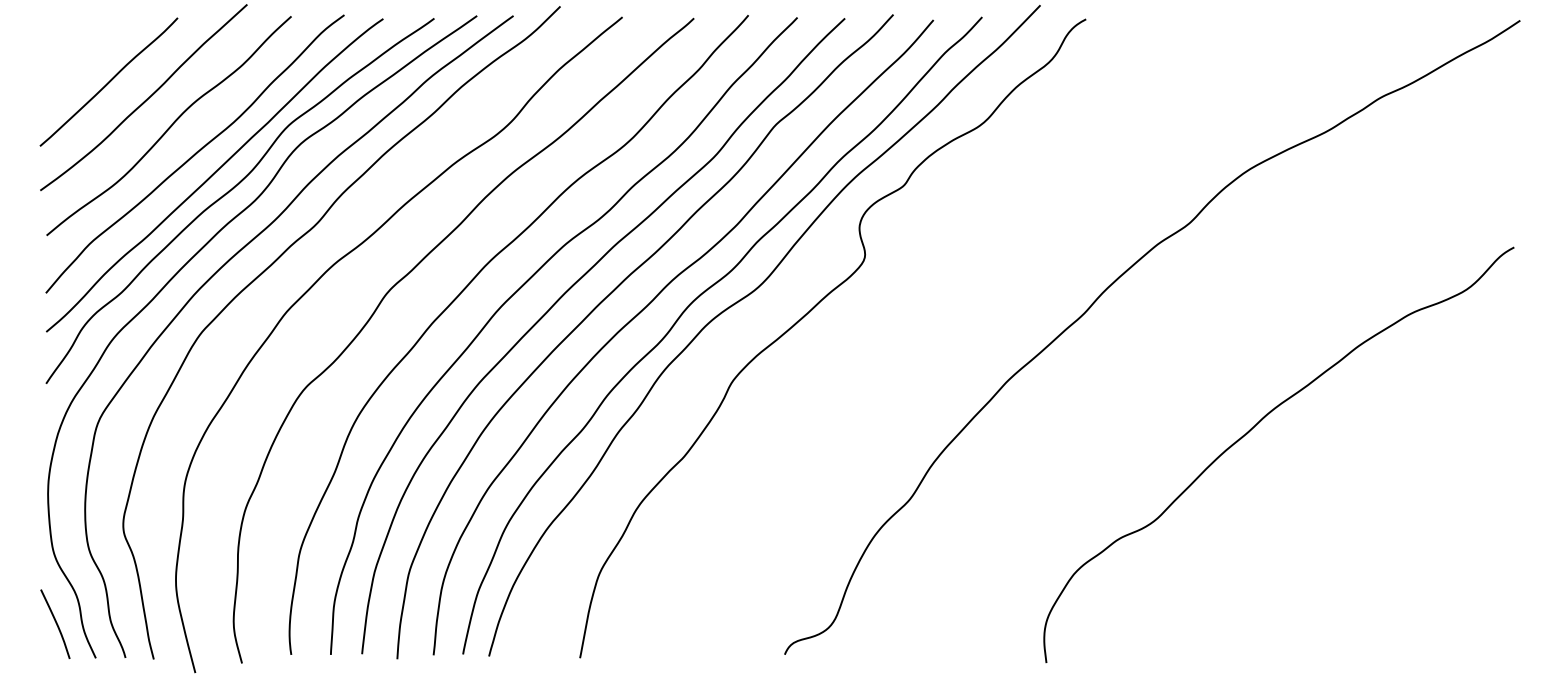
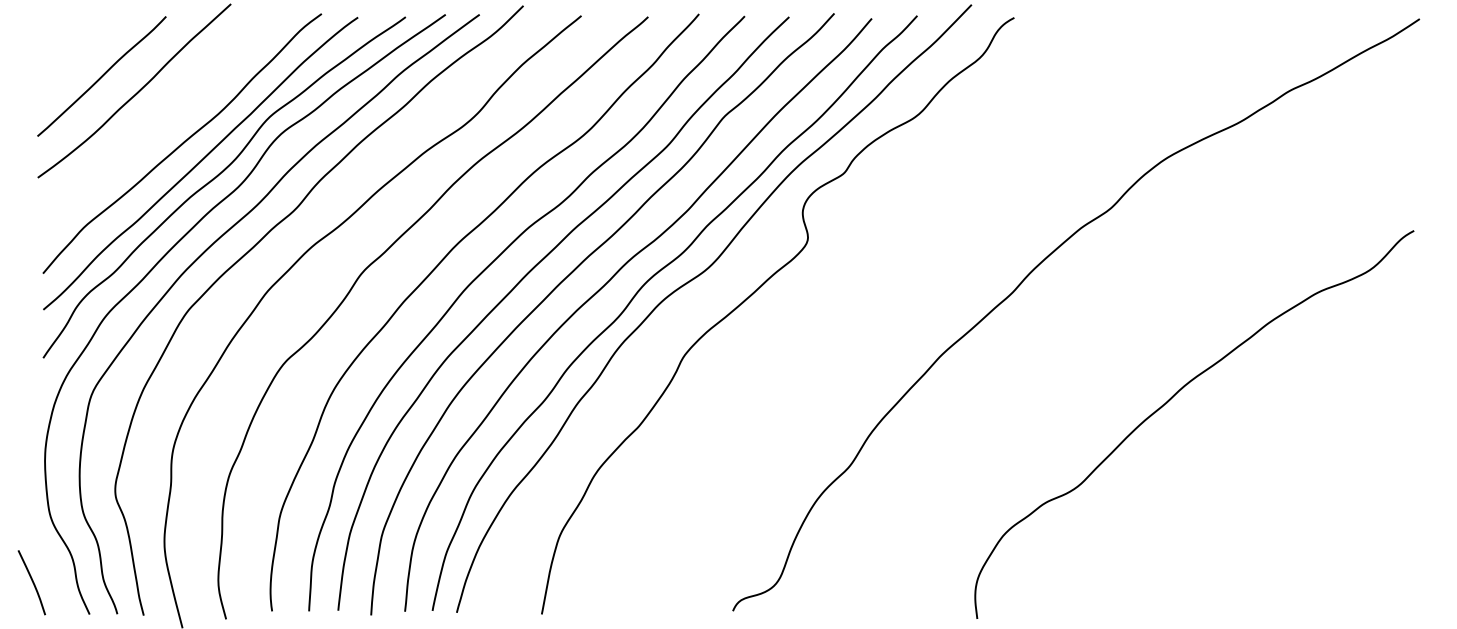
curve: (169, 126) -> (158, 117), removed
curve: (55, 622) -> (31, 581), moved

